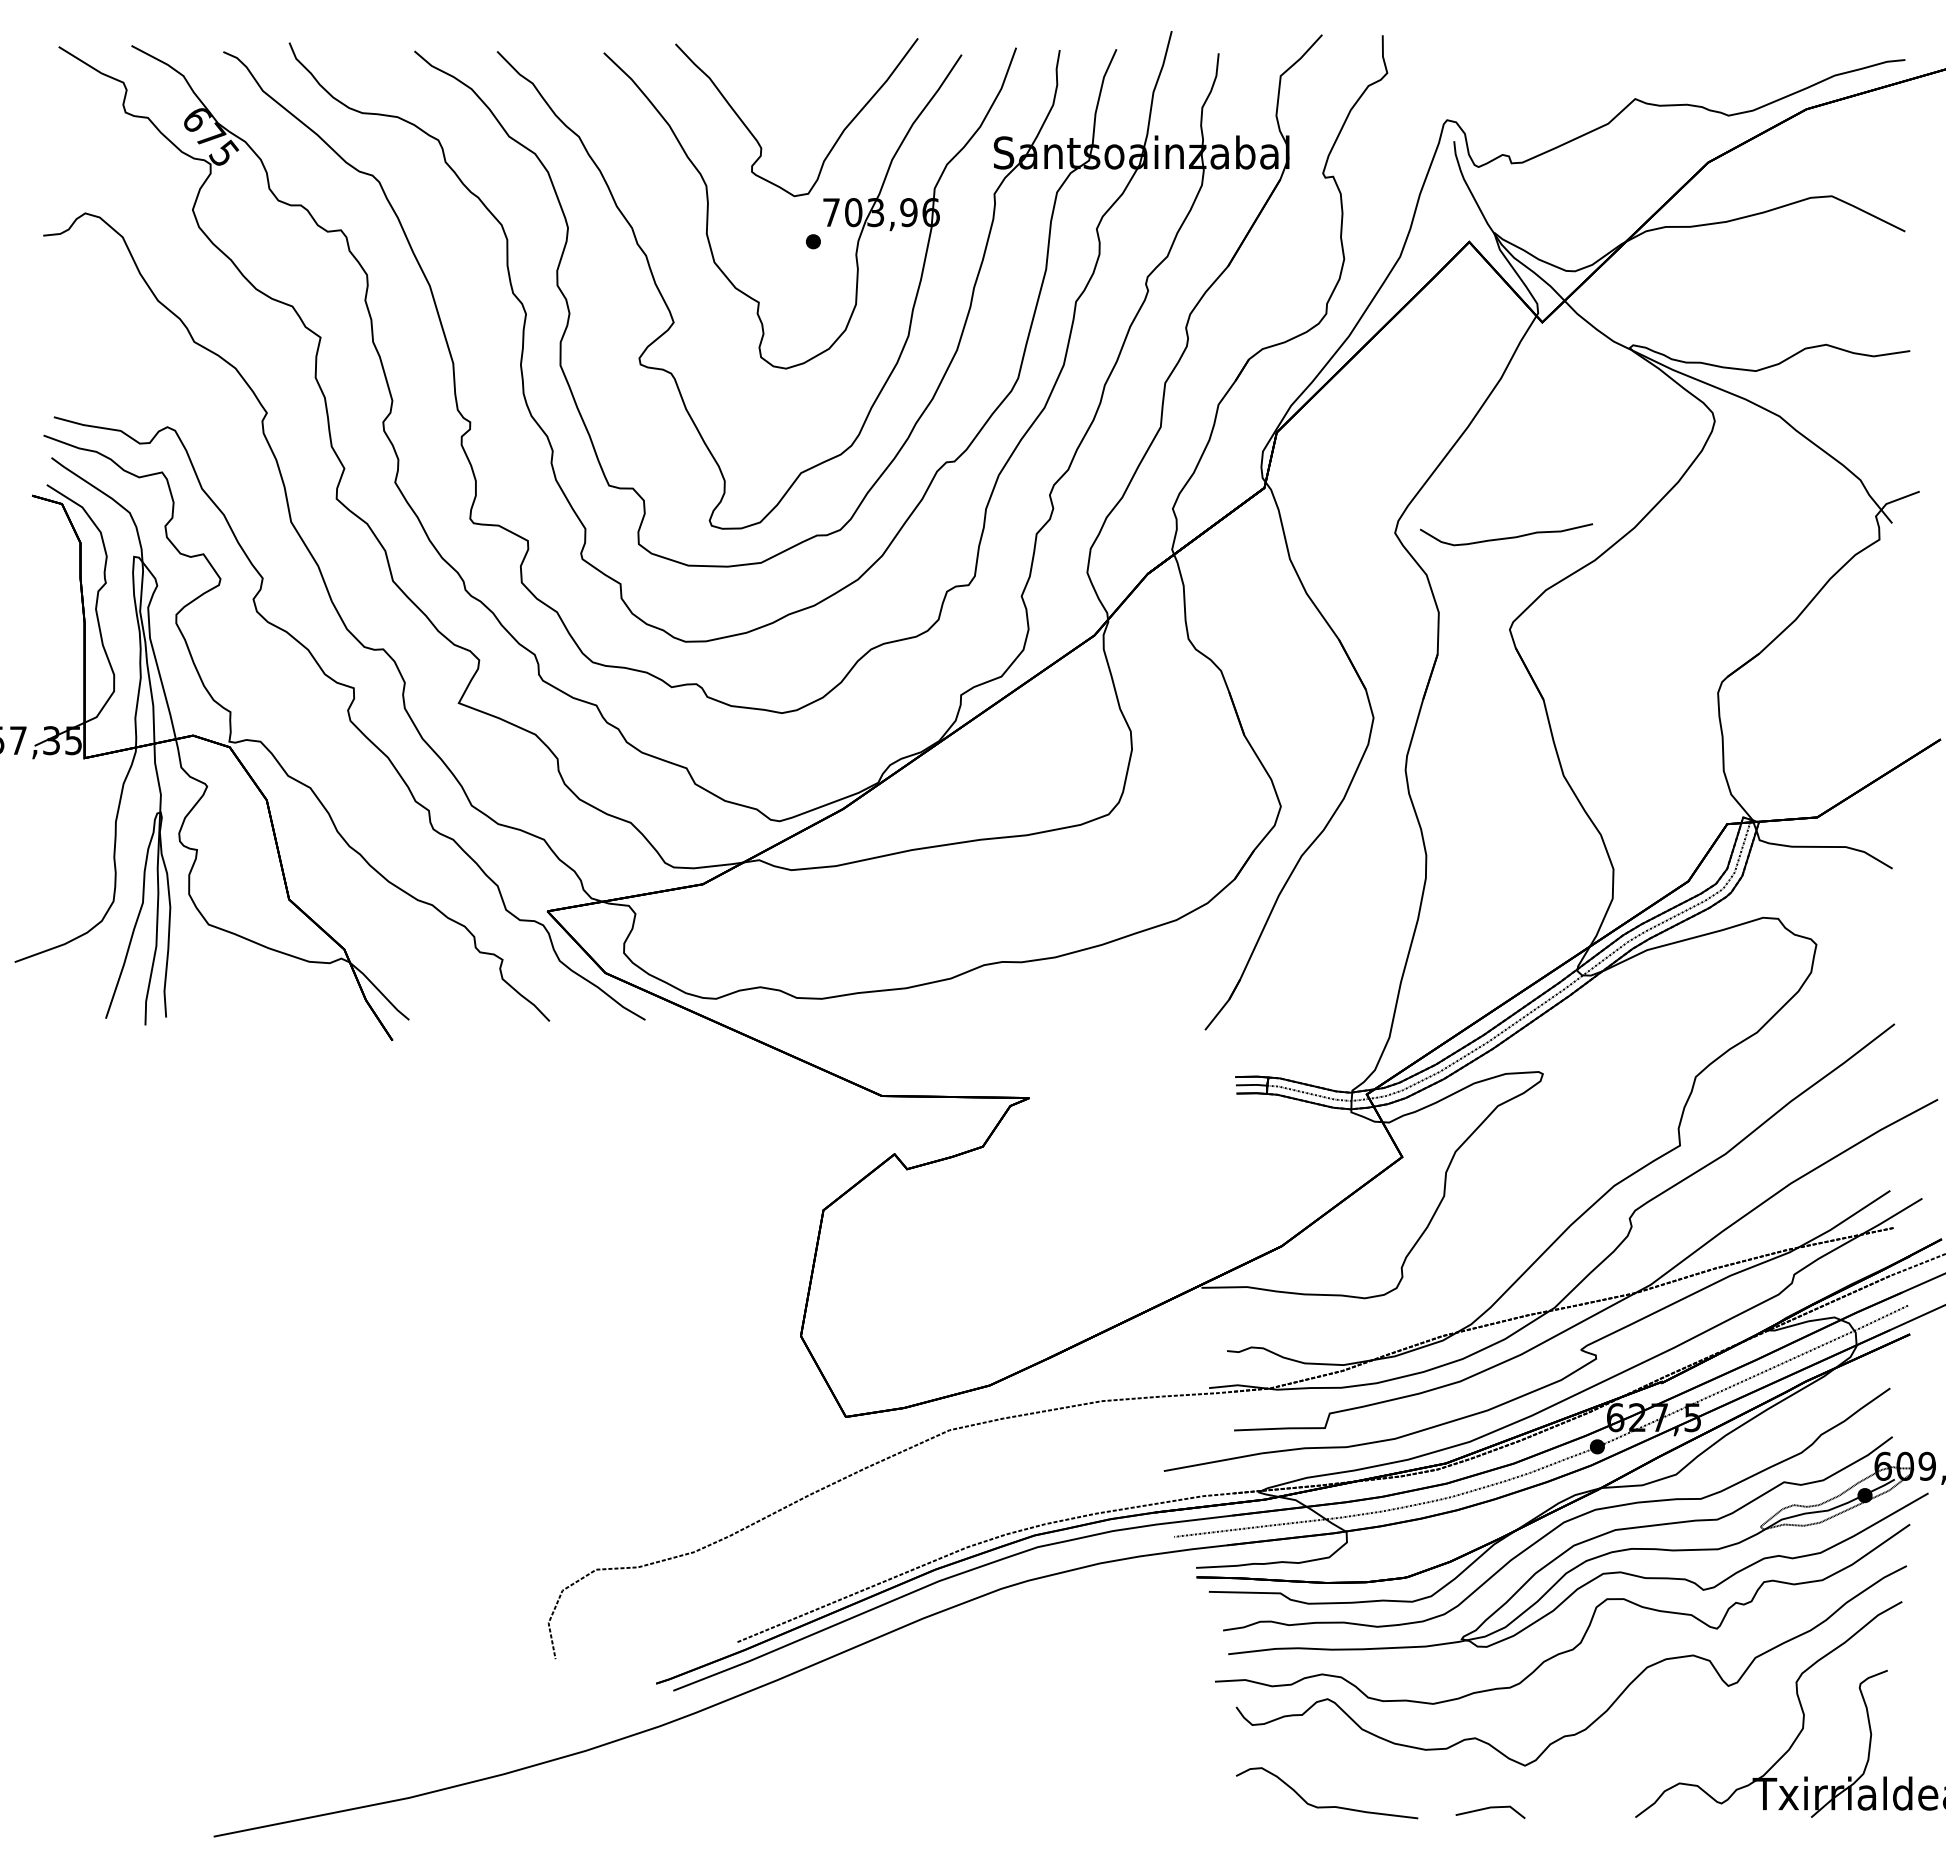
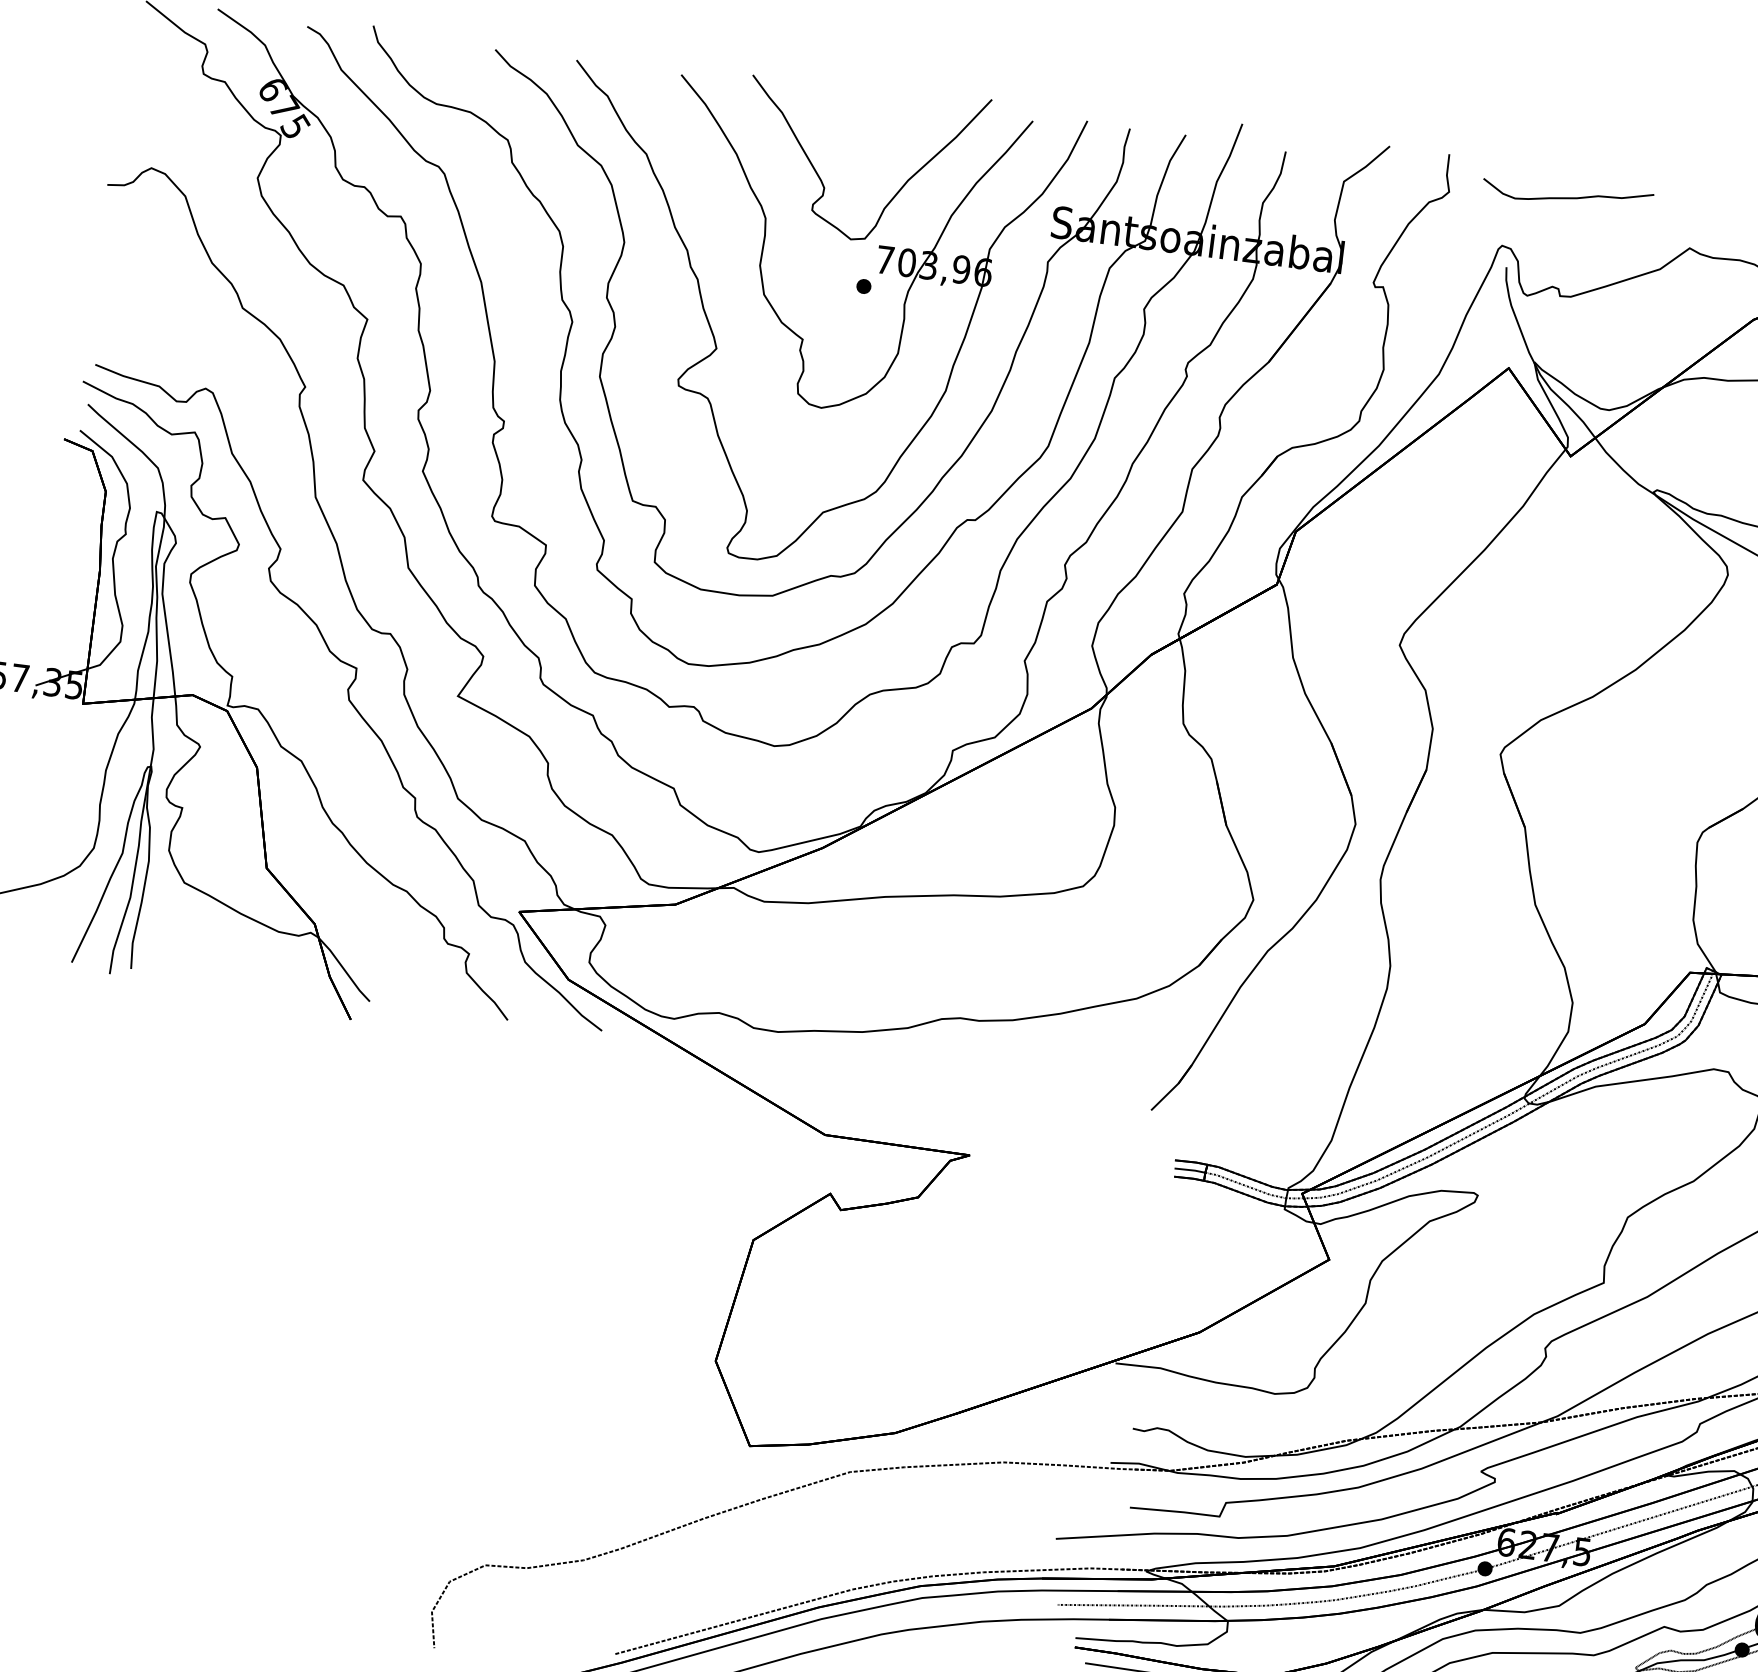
curve: (1506, 537) -> (1567, 197), moved

